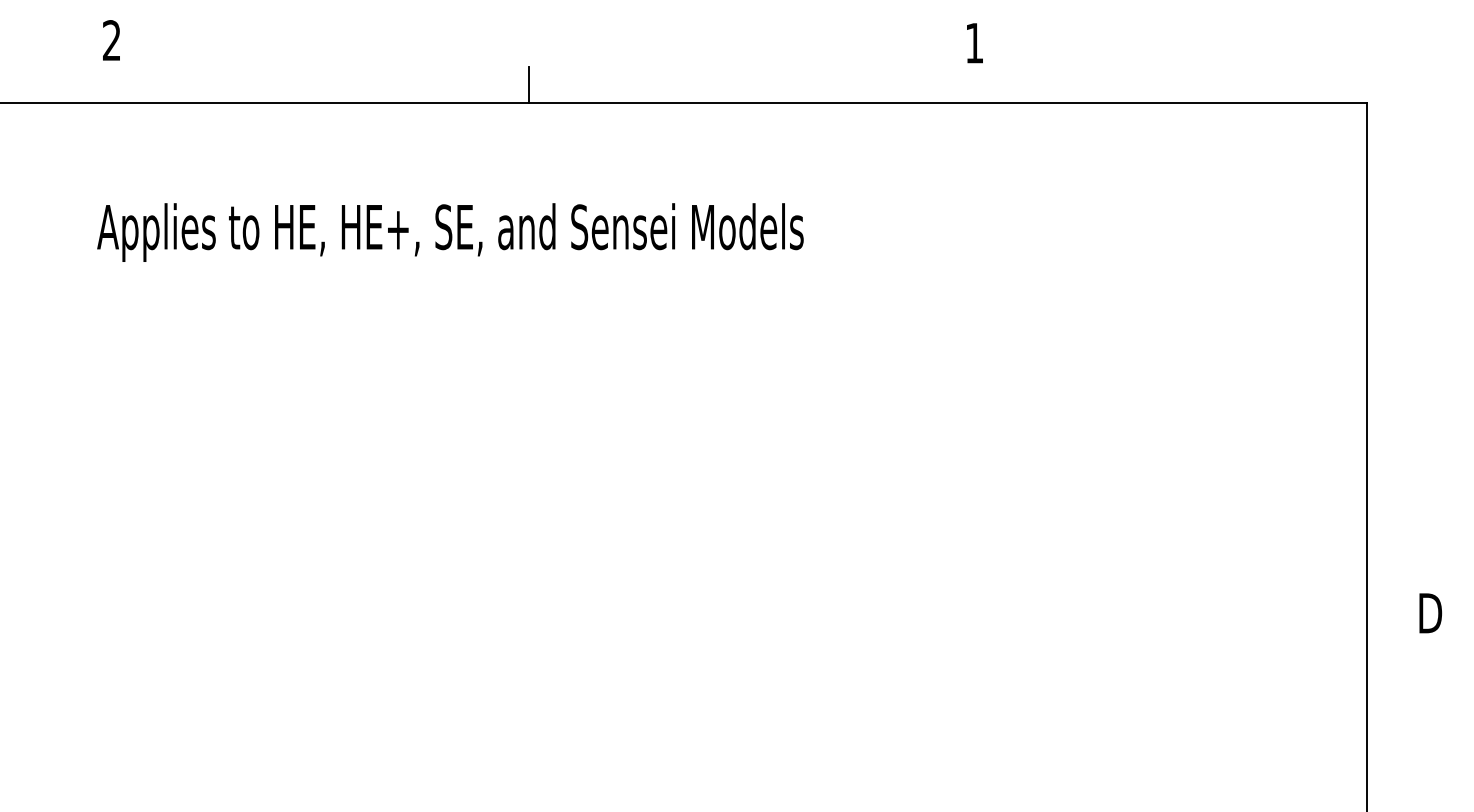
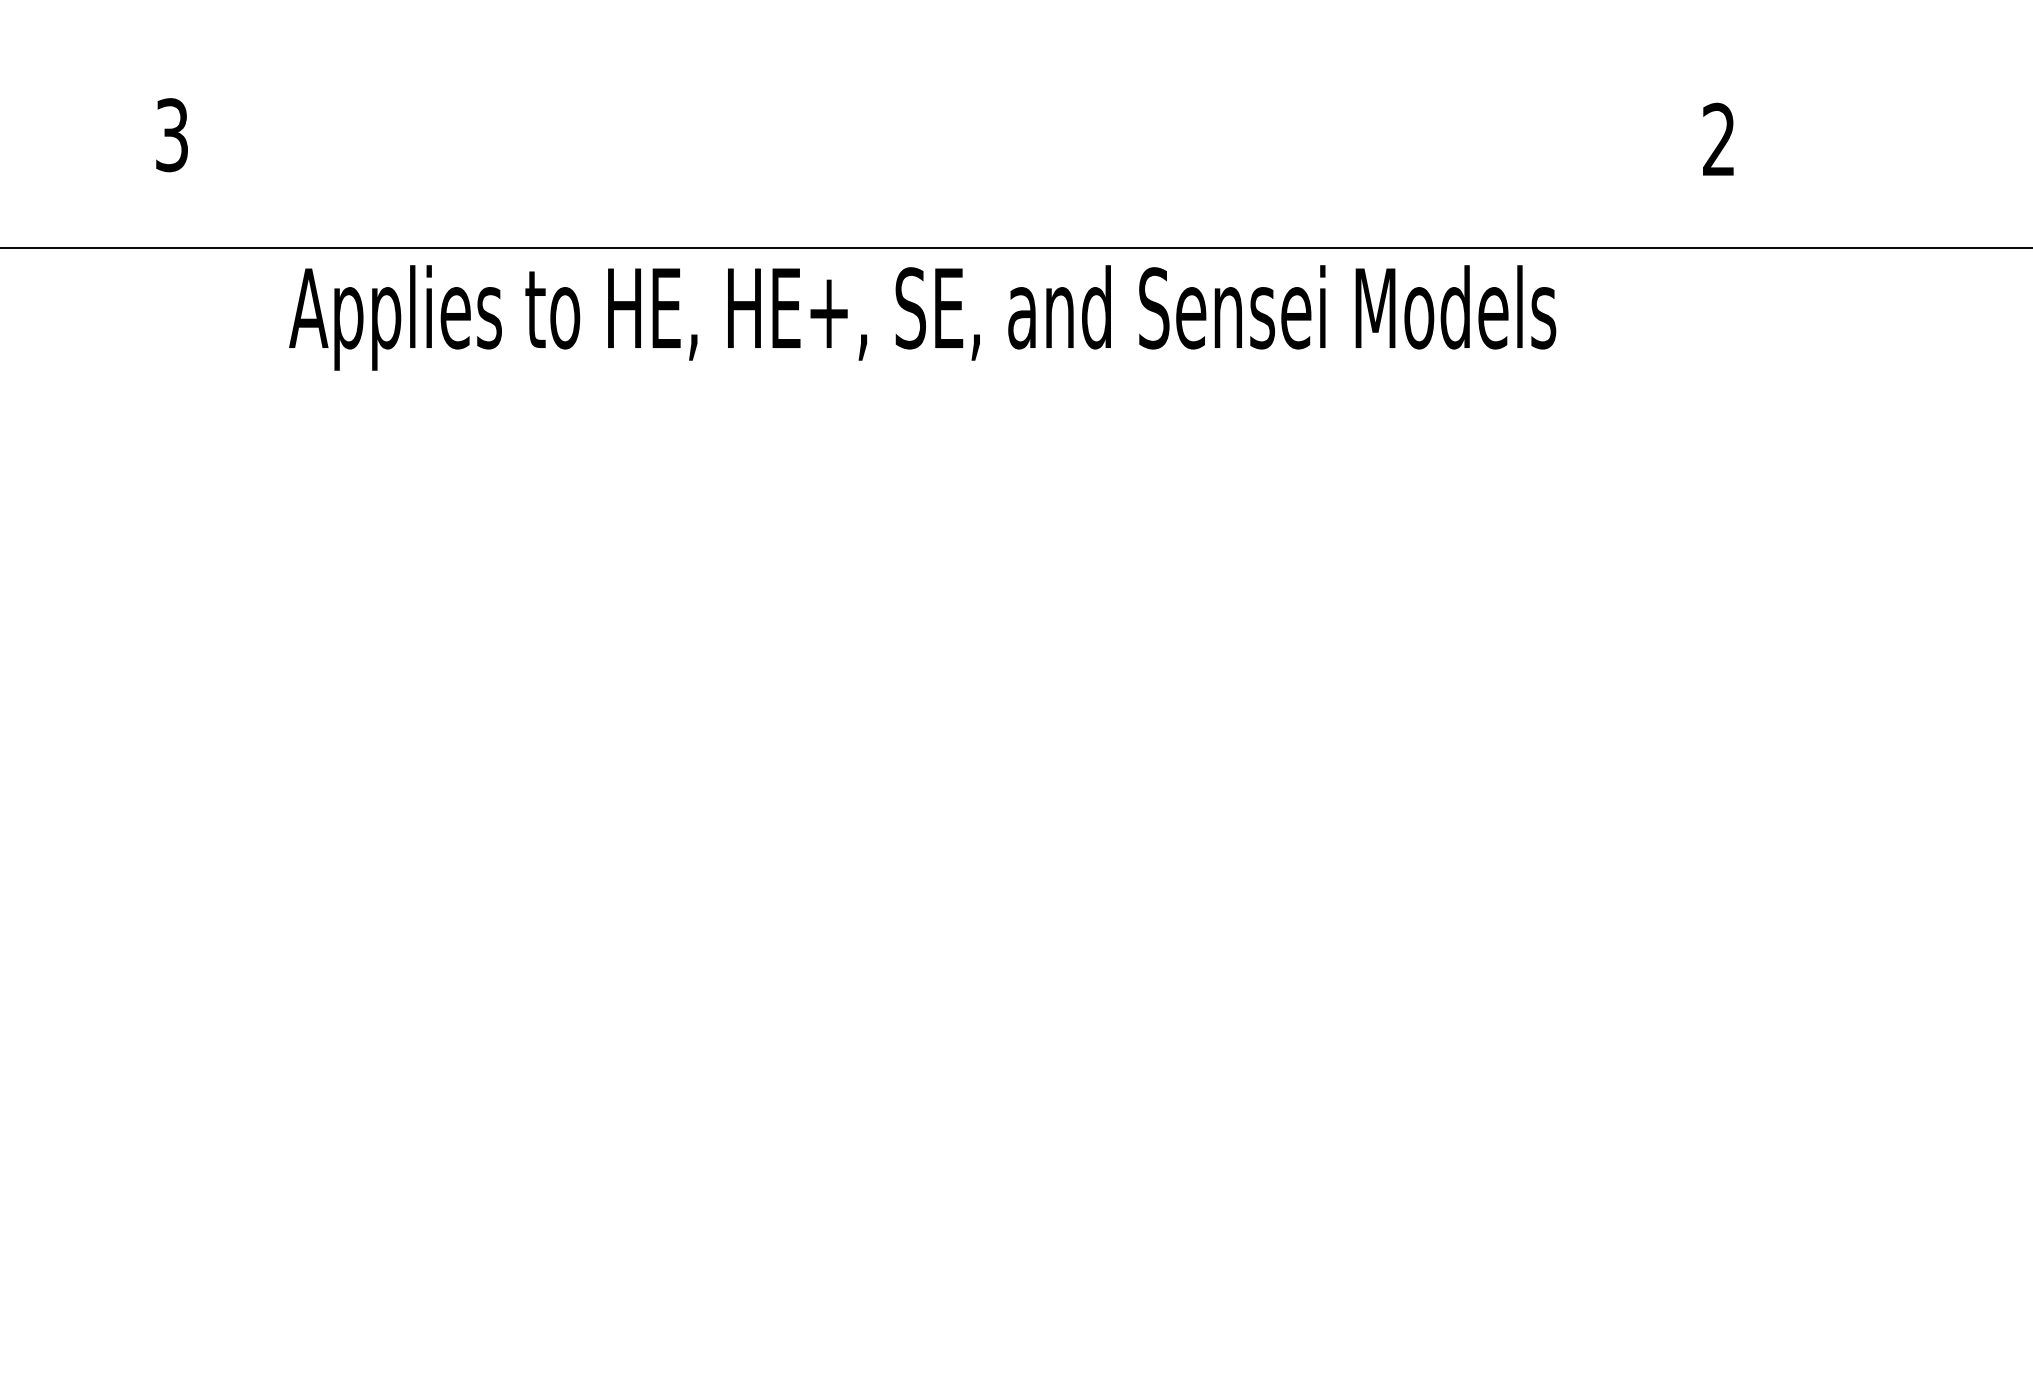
text: (111, 40) -> (171, 134), 2 -> 3
text: (973, 42) -> (1717, 138), 1 -> 2
line: (528, 85) -> (919, 215), removed
text: (450, 232) -> (922, 317), moved

